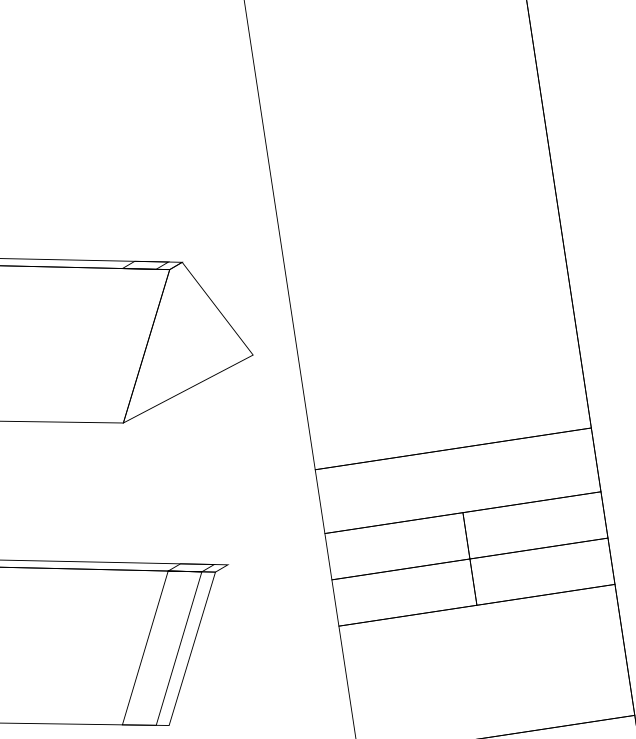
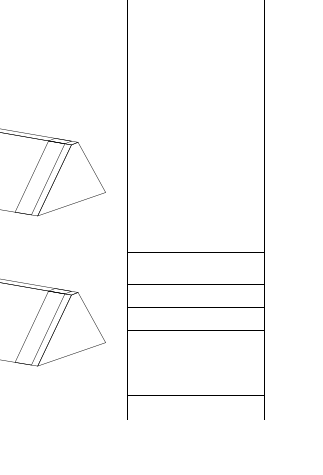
fill: (115, 344) -> (39, 177), added
fill: (226, 641) -> (71, 329), added

